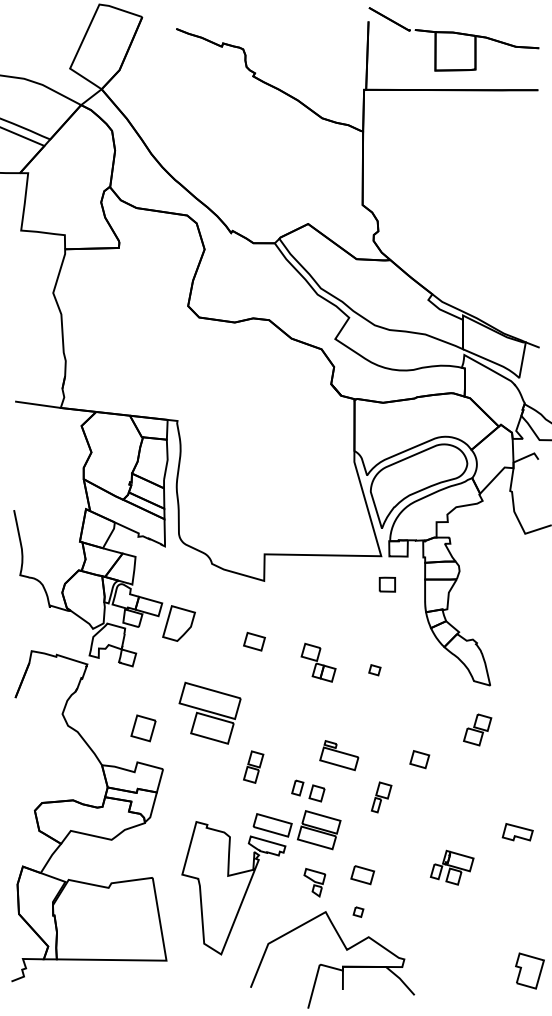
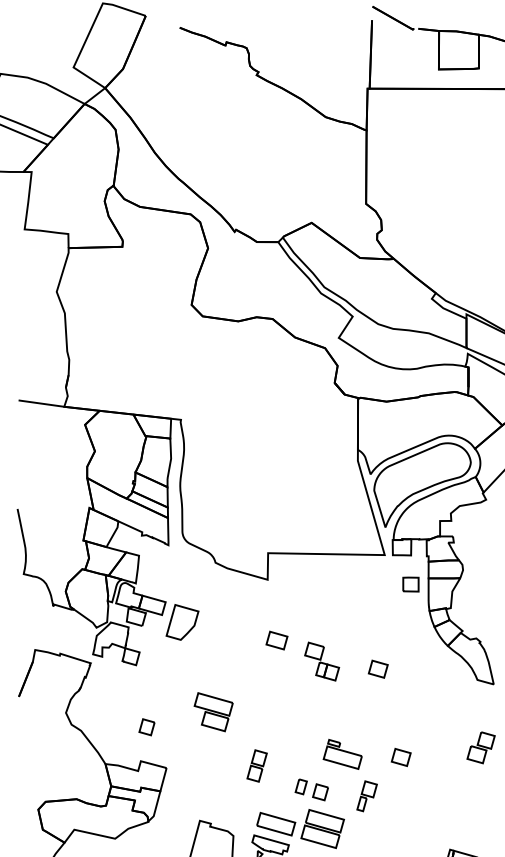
part: (386, 584) -> (409, 584), moved
part: (254, 641) -> (276, 640), moved
part: (374, 669) -> (377, 668), size x1.67
part: (210, 713) -> (213, 712), size x0.62
part: (143, 728) -> (146, 727), size x0.62
part: (477, 729) -> (480, 747), moved
part: (419, 759) -> (400, 757), moved
part: (381, 797) -> (366, 796), moved

